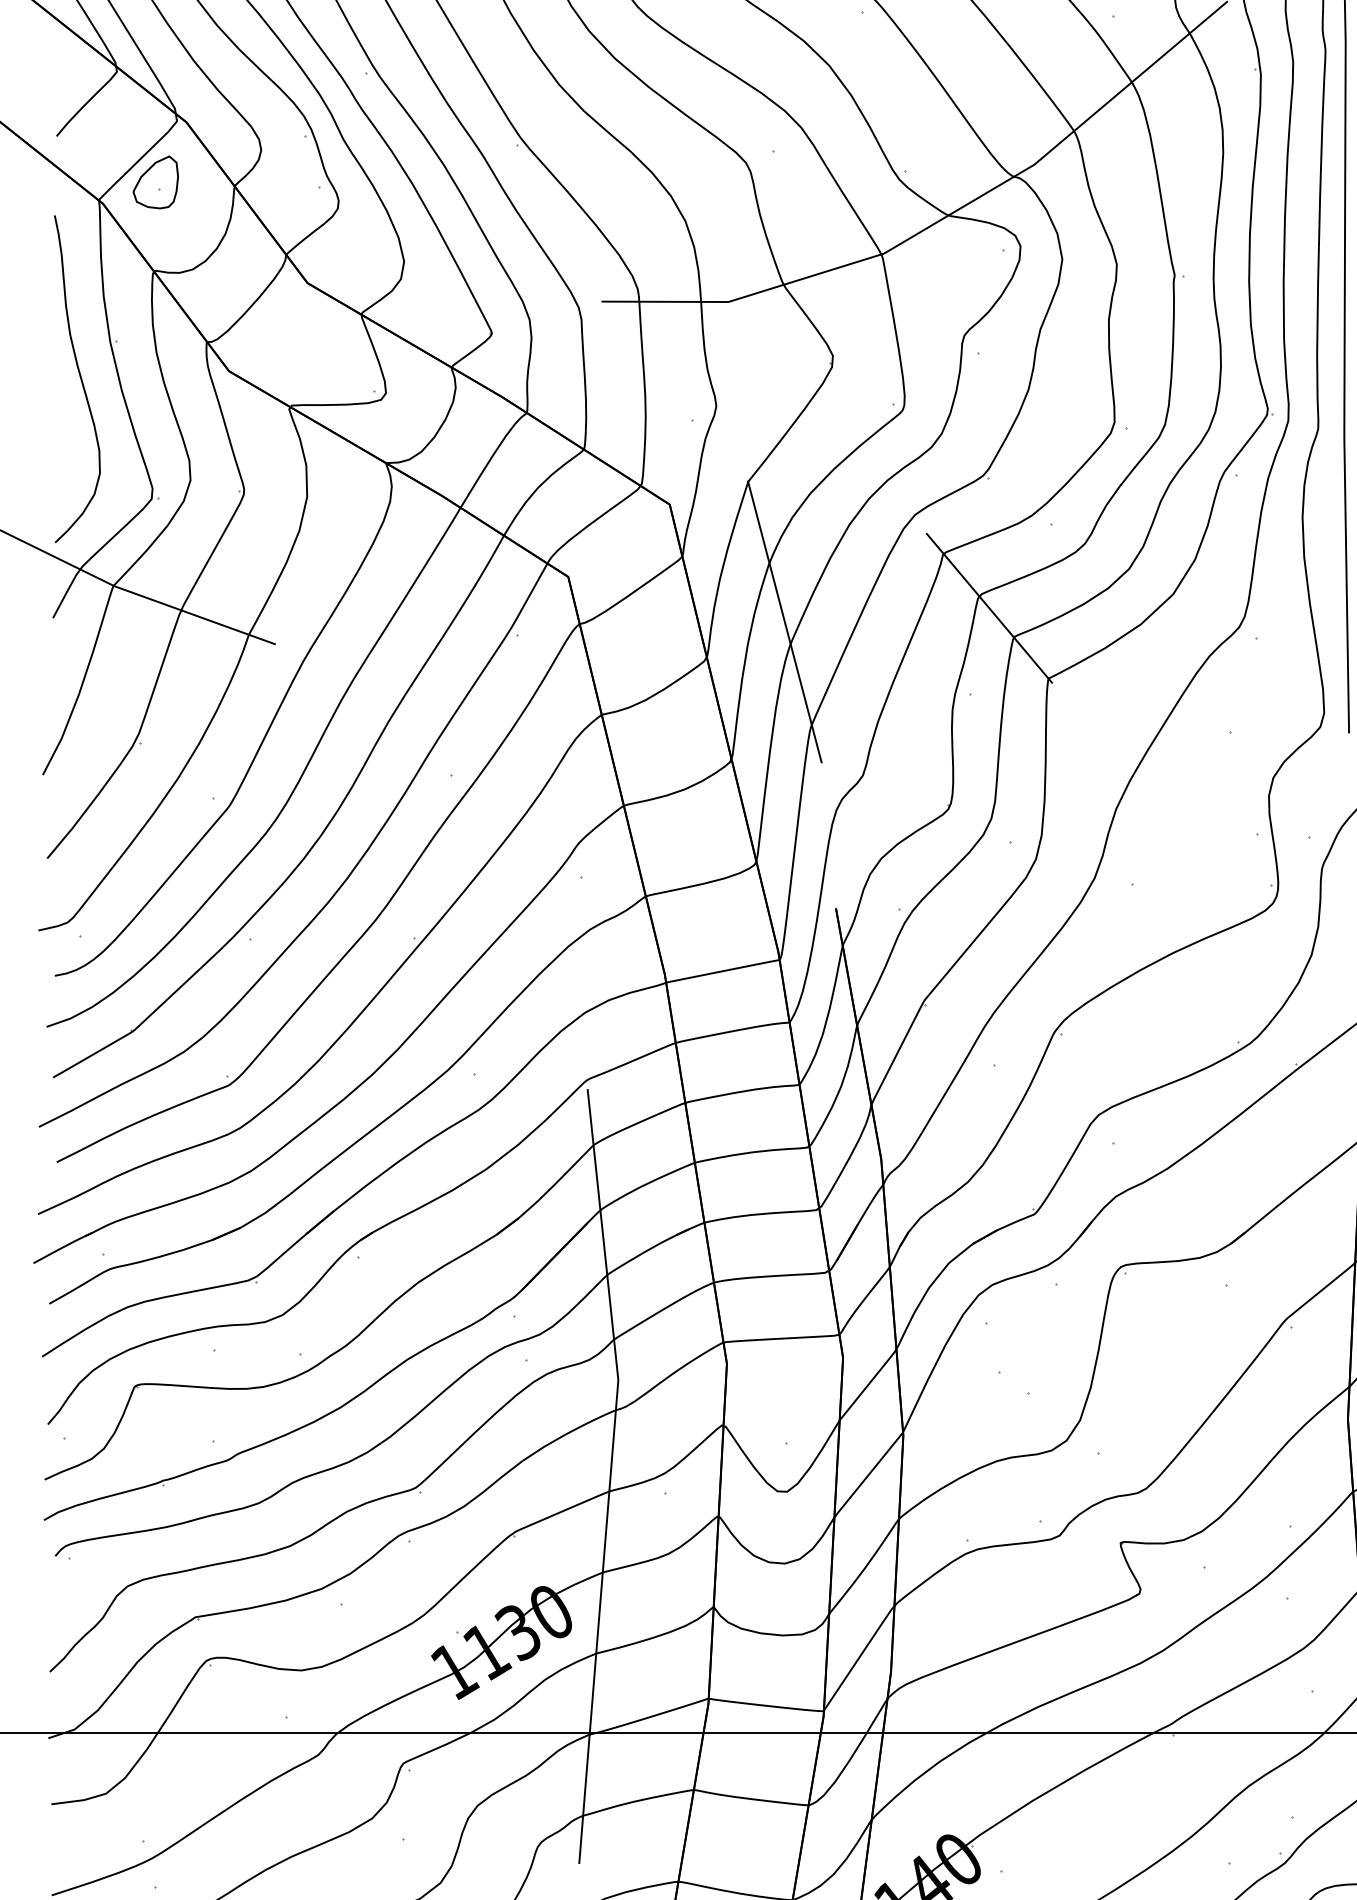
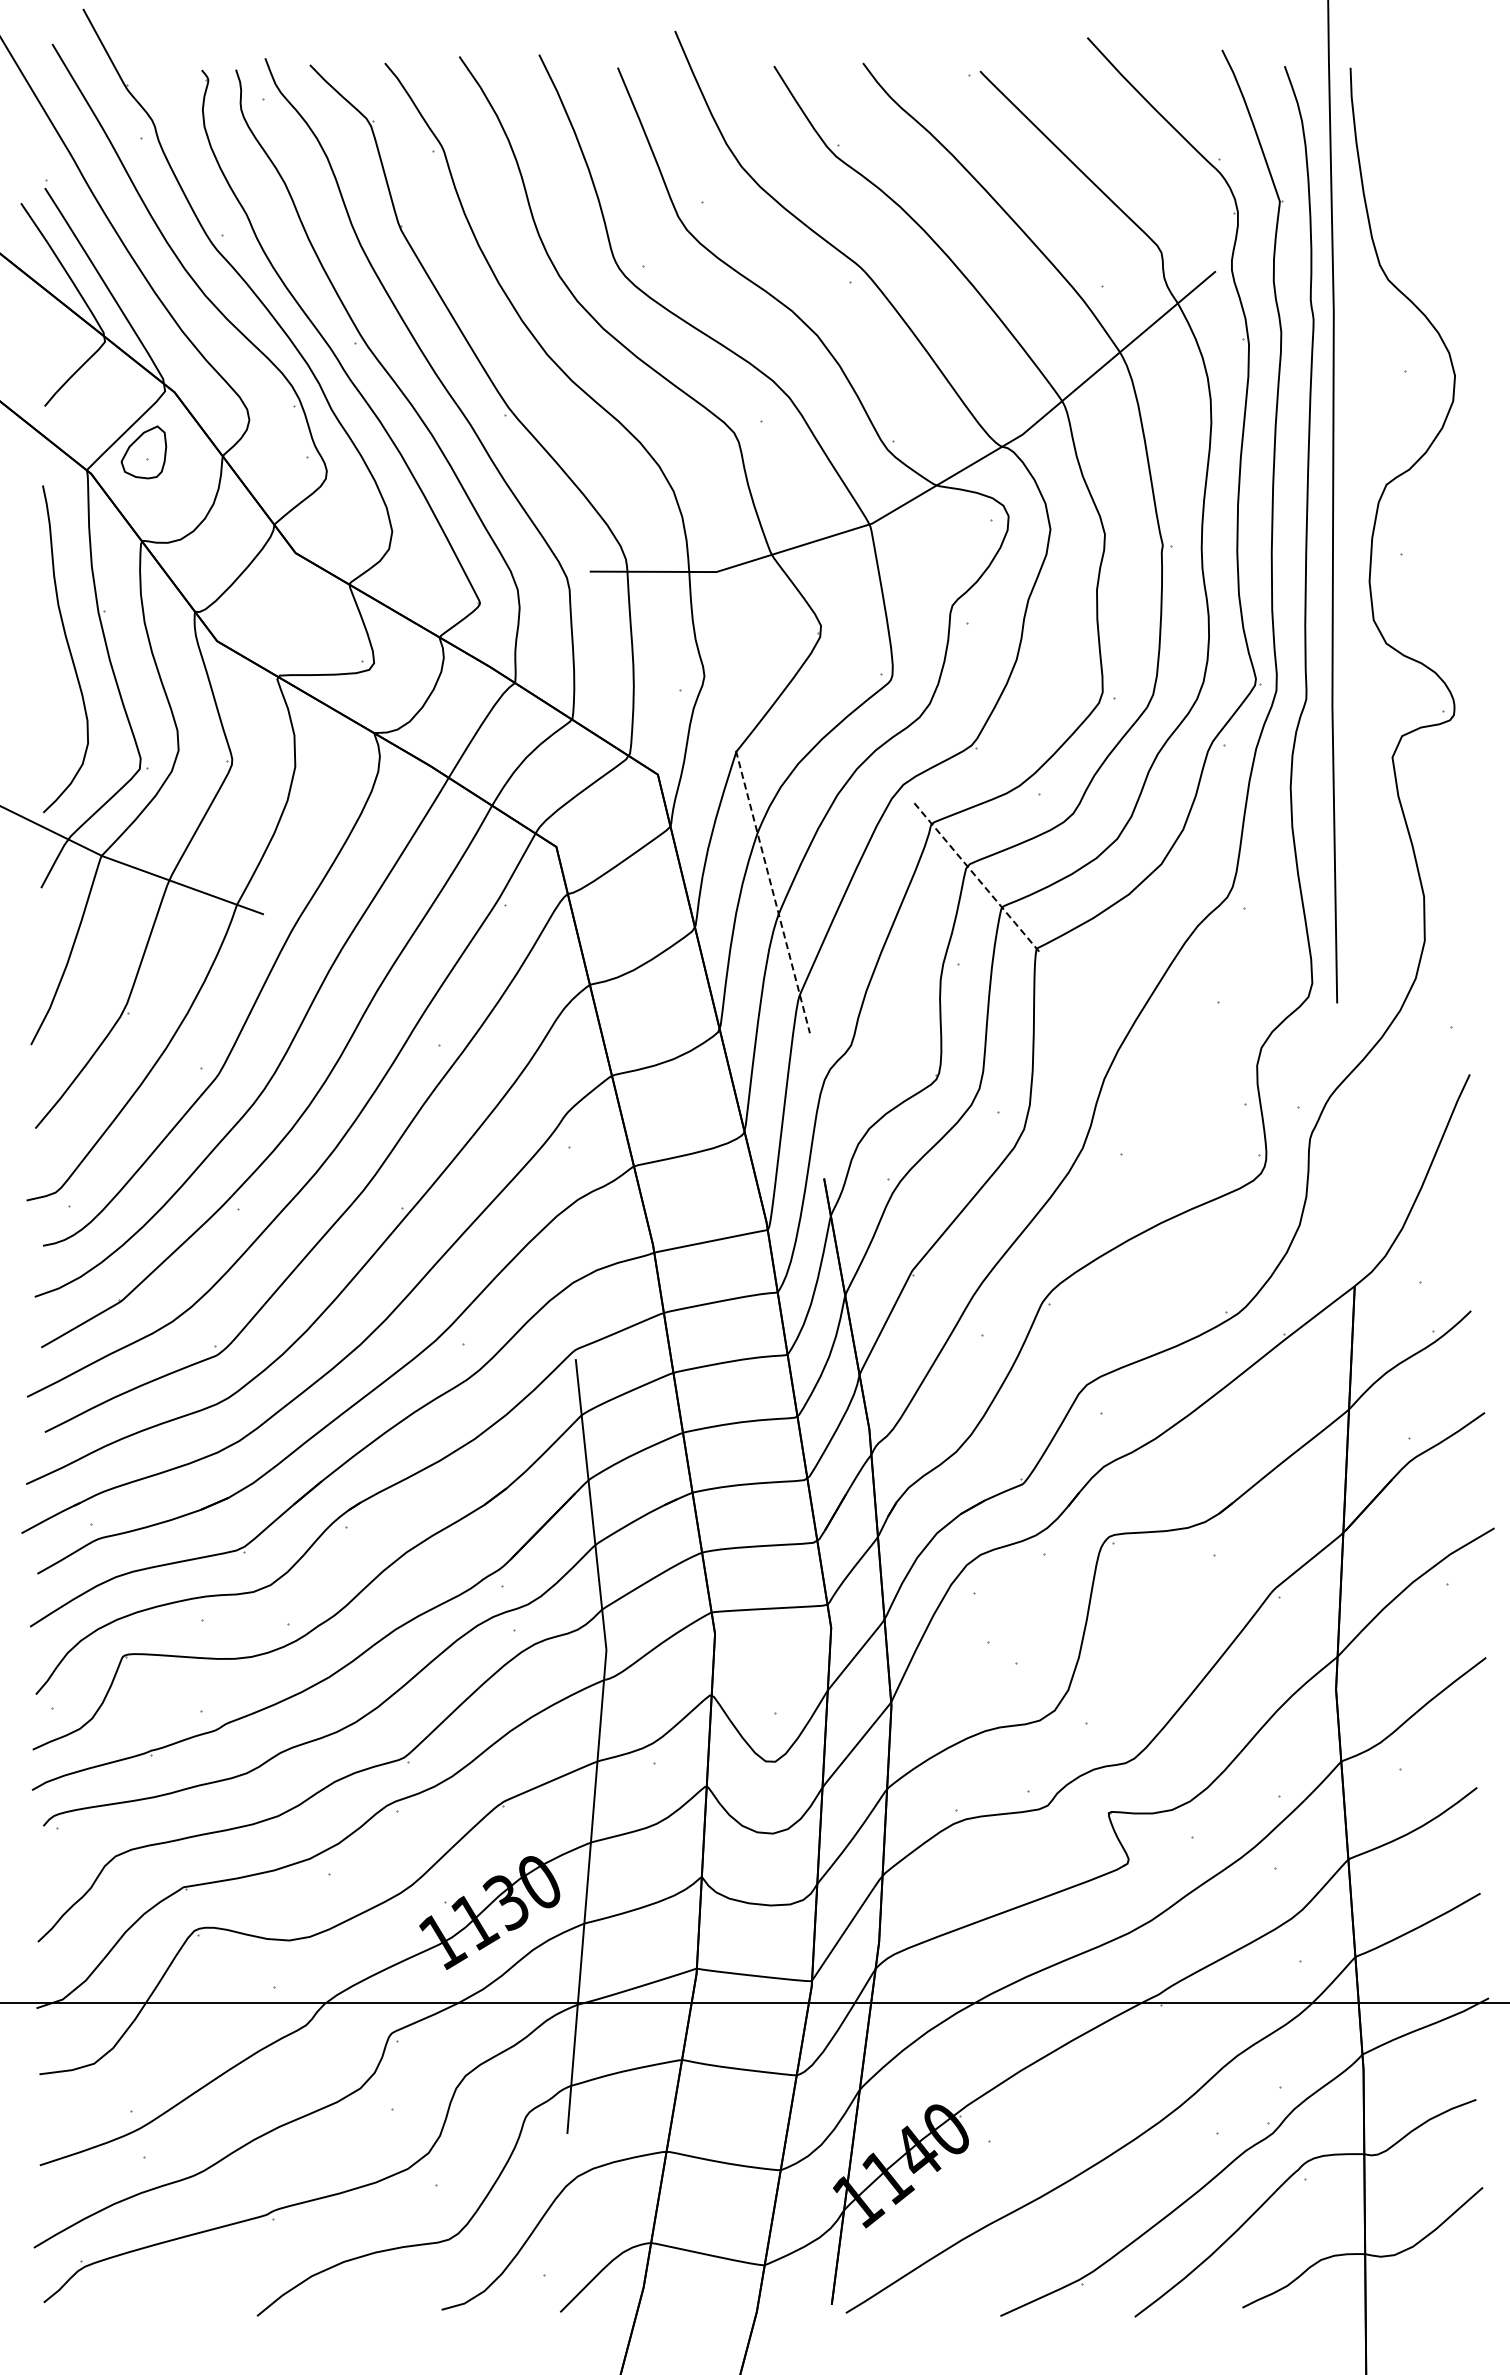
line: (989, 608) -> (977, 878), solid -> dashed
line: (785, 622) -> (773, 892), solid -> dashed

